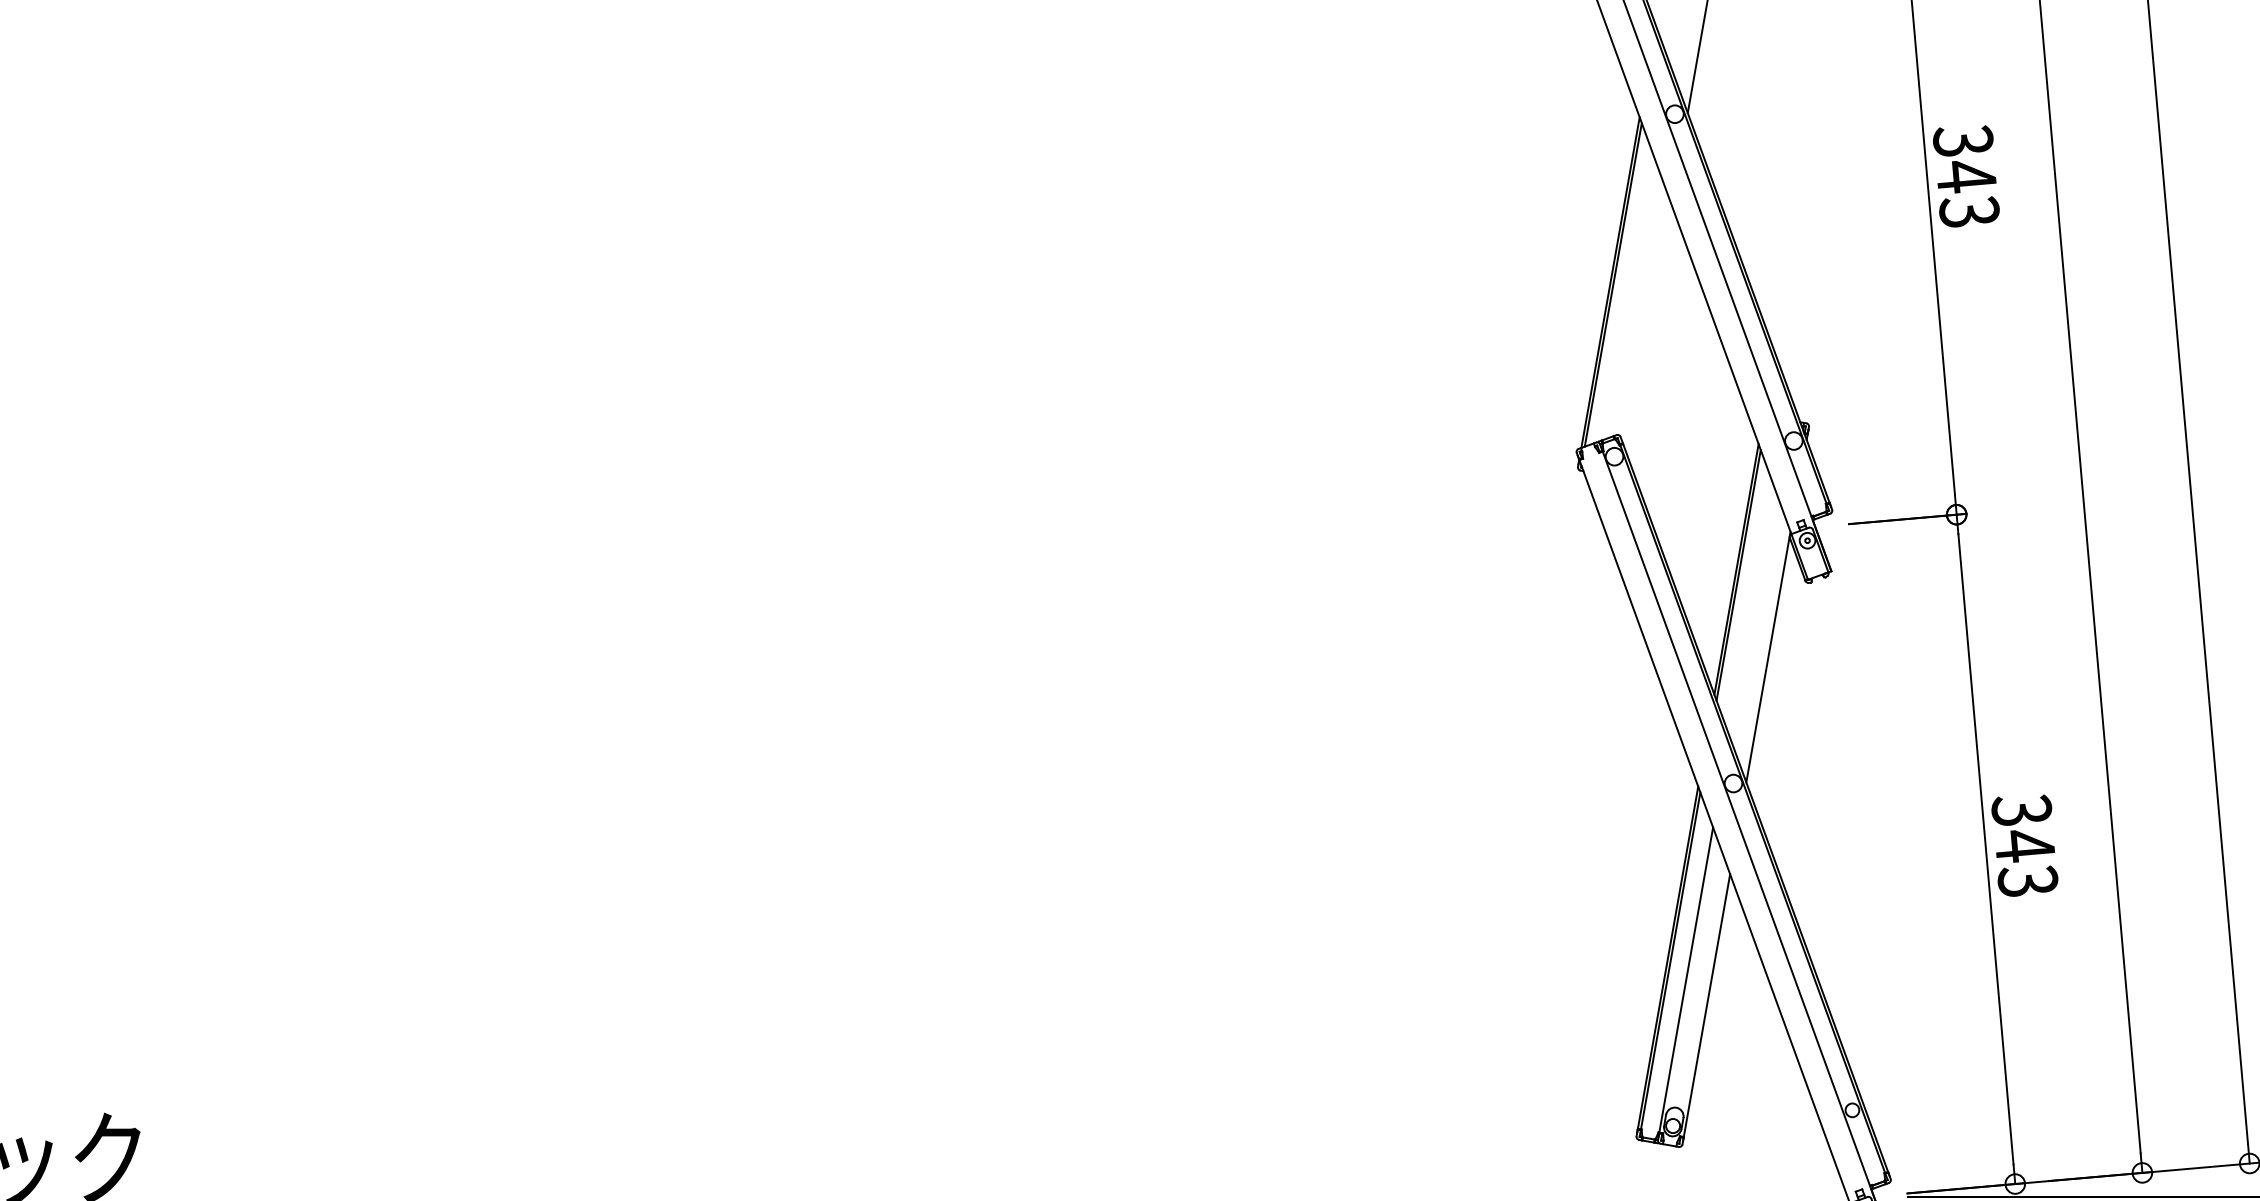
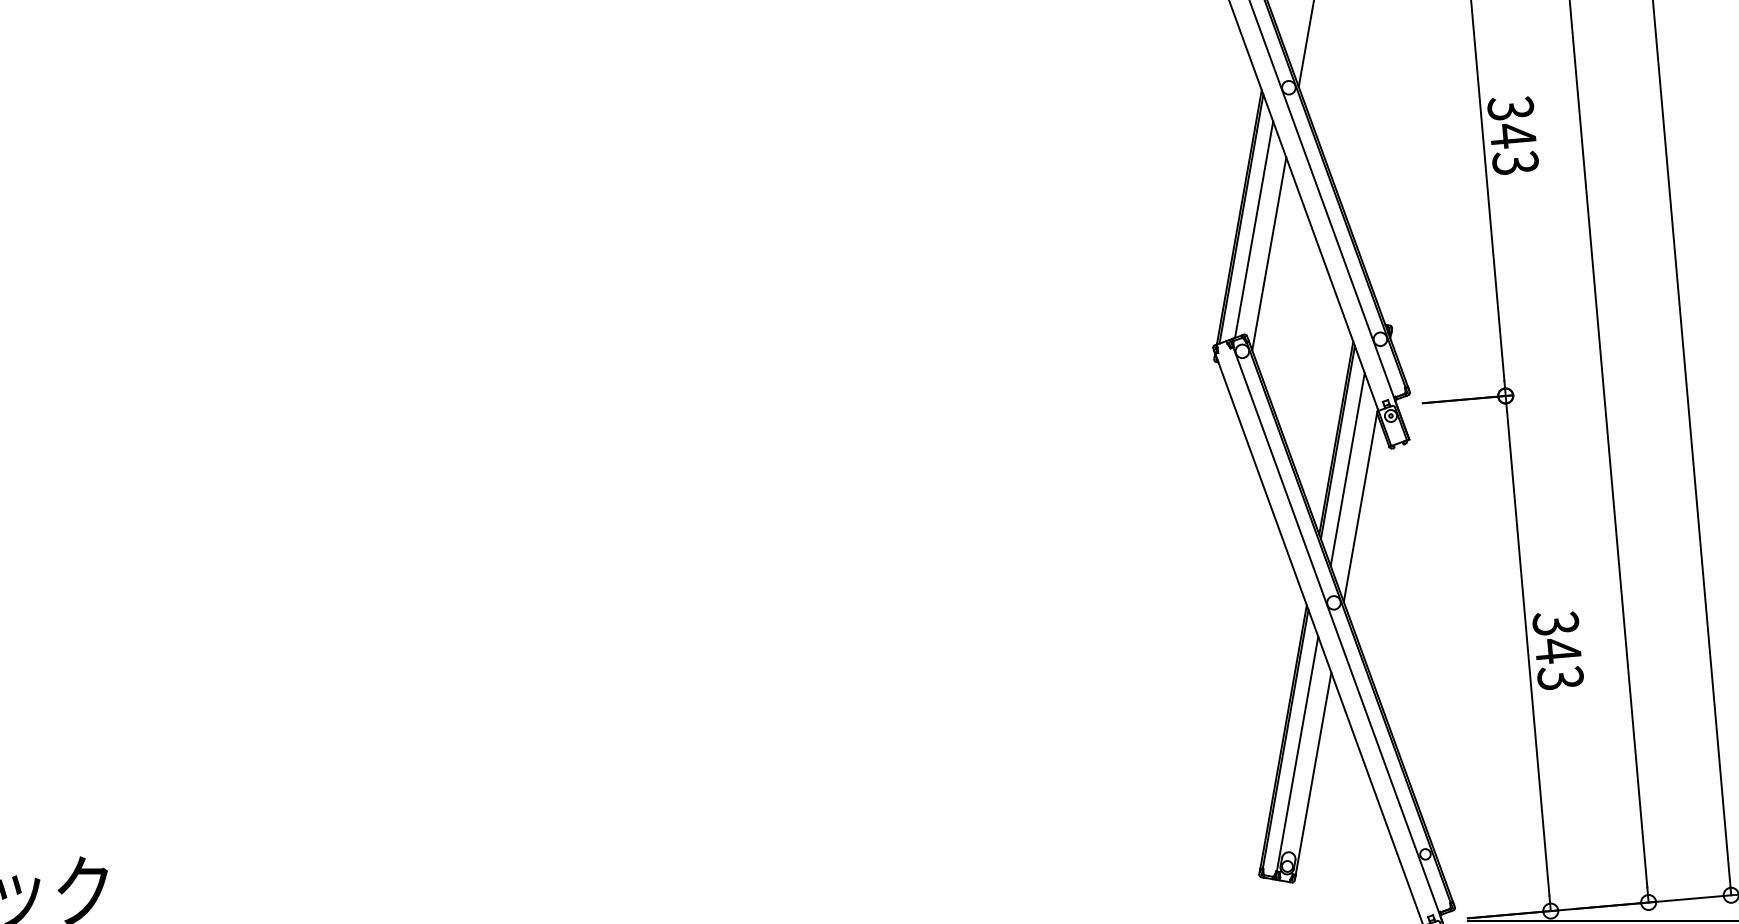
line: (1629, 298) -> (1253, 229), added
line: (1649, 329) -> (1269, 253), added
line: (1751, 610) -> (1347, 469), added

